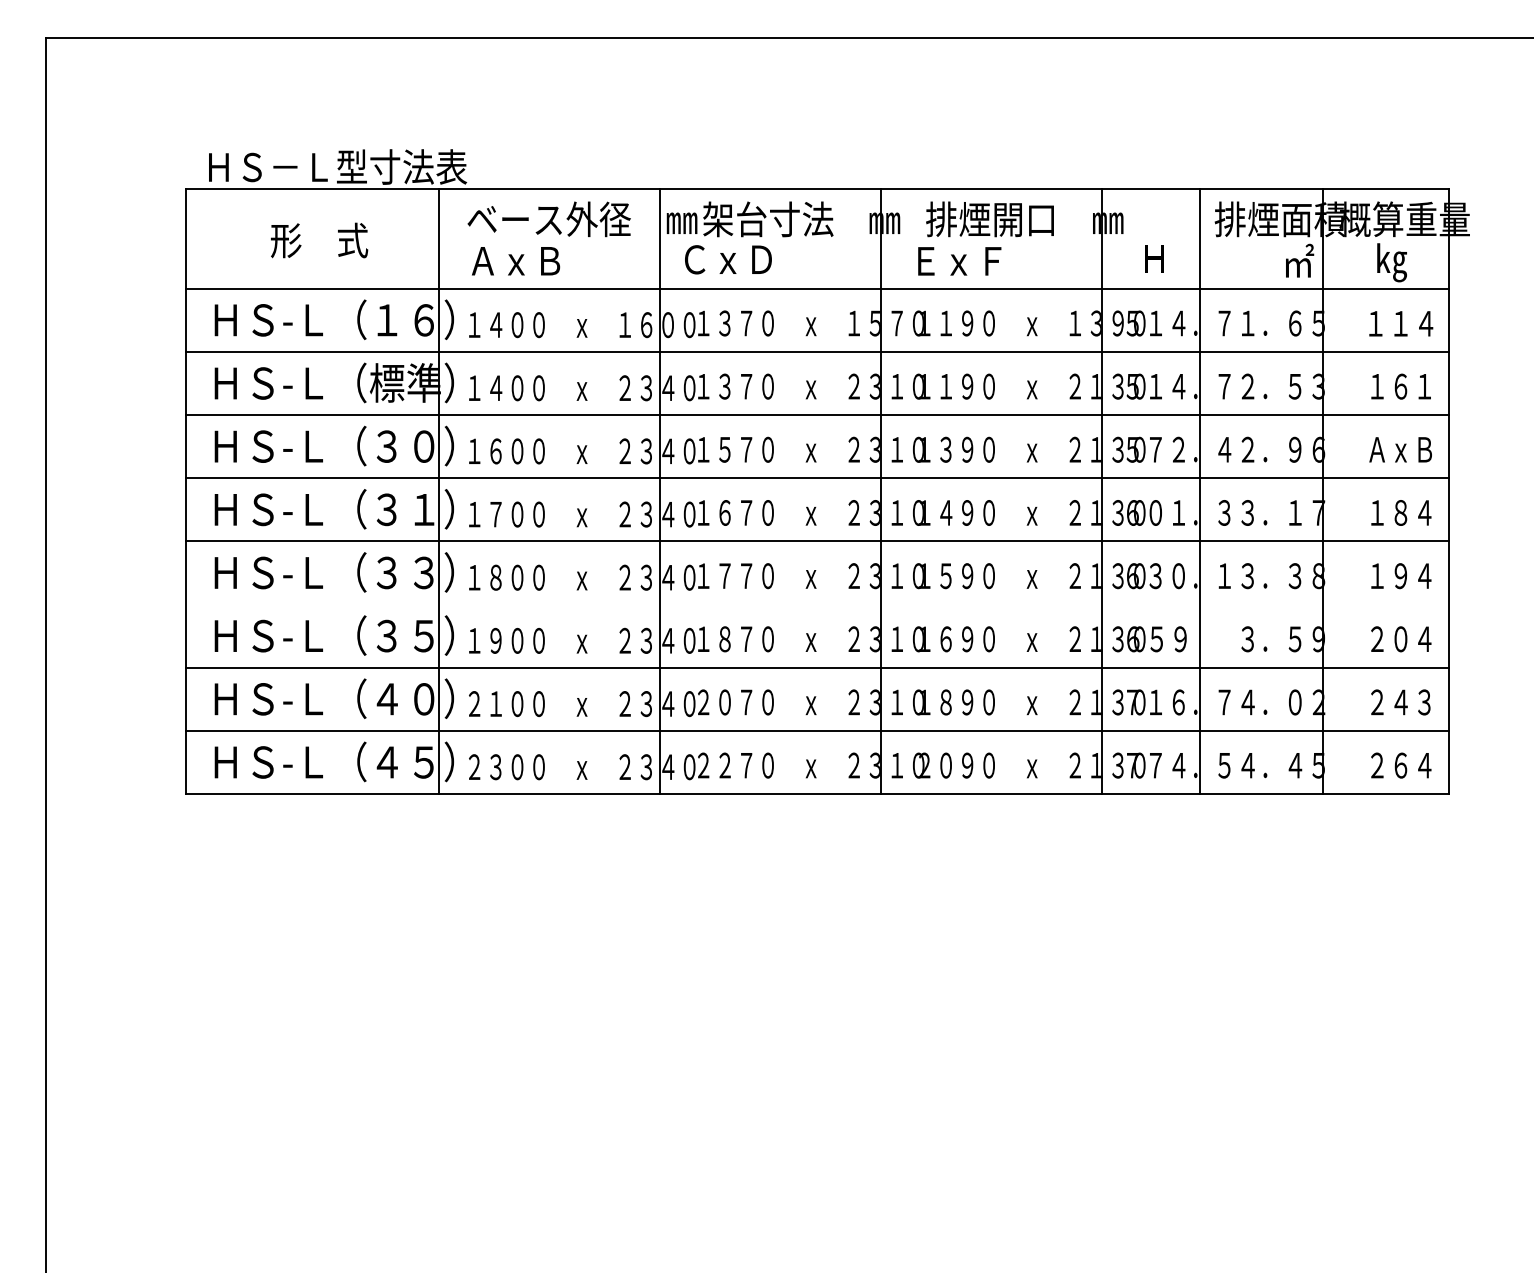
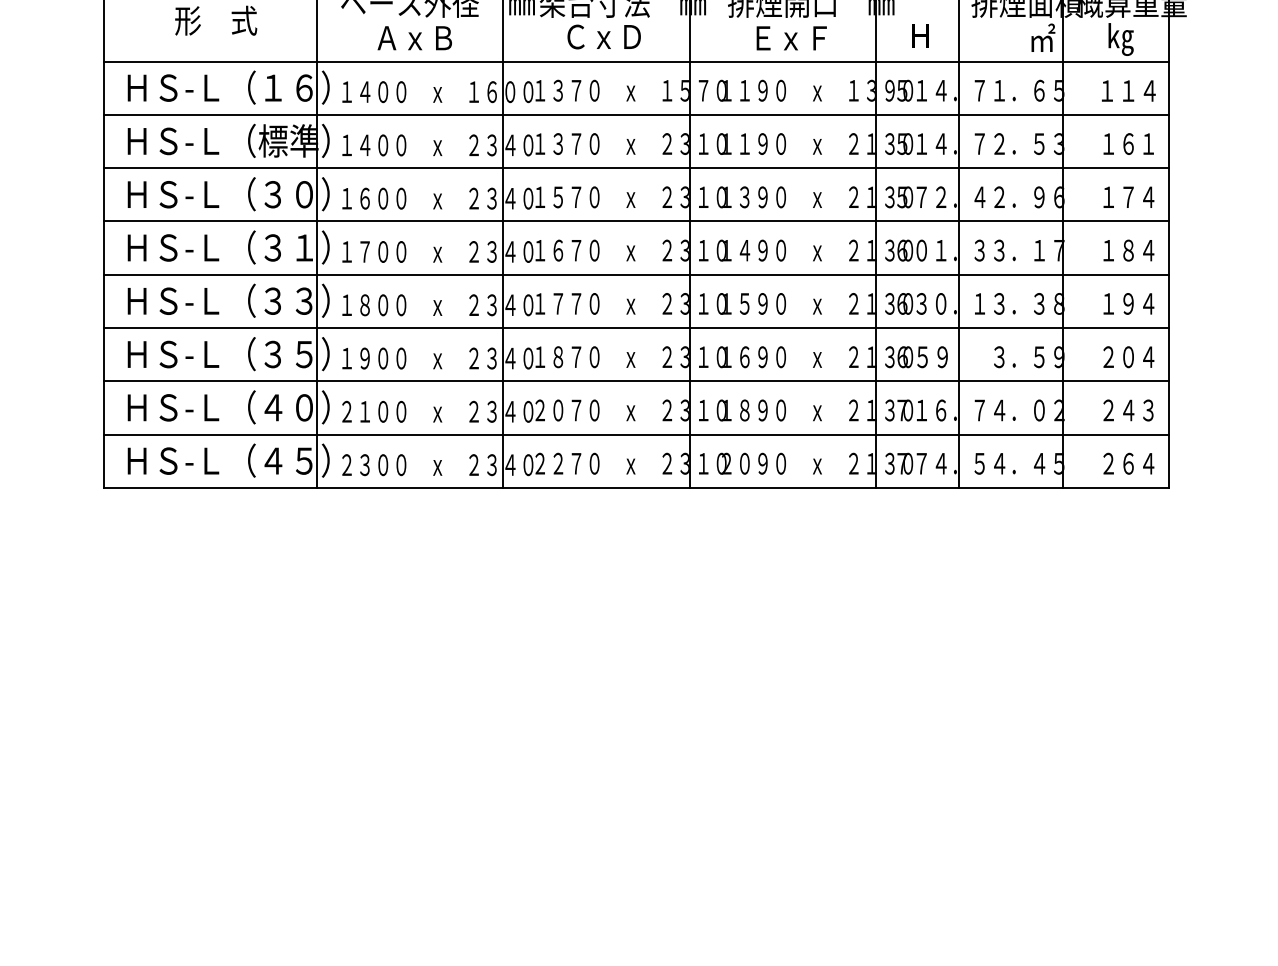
text: (728, 259) -> (604, 36), moved
text: (516, 261) -> (415, 38), moved
text: (959, 261) -> (791, 38), moved
text: (1400, 449) -> (1128, 197), ＡｘＢ -> １７４
line: (817, 604) -> (636, 327), added

